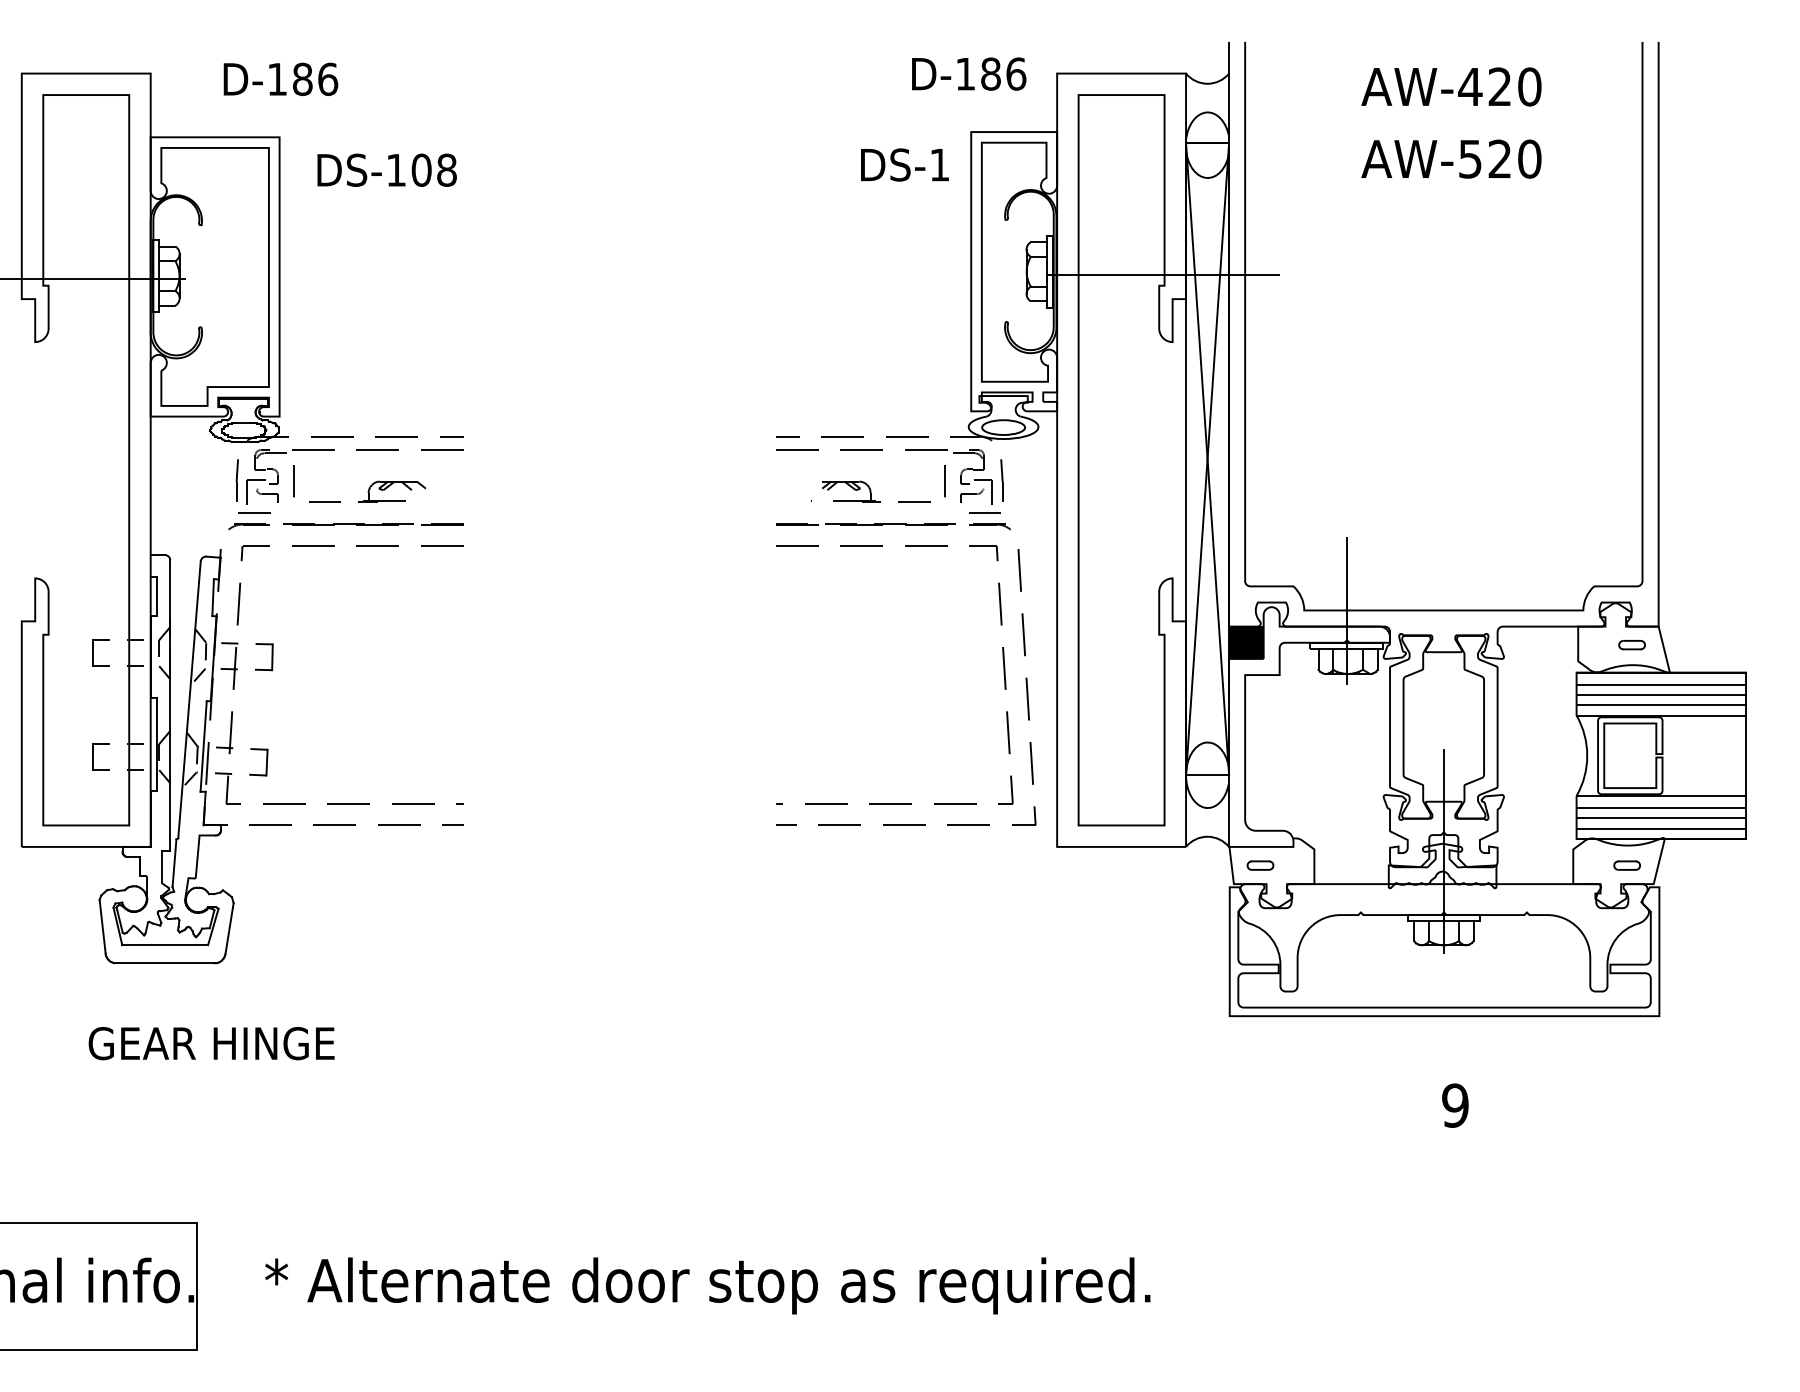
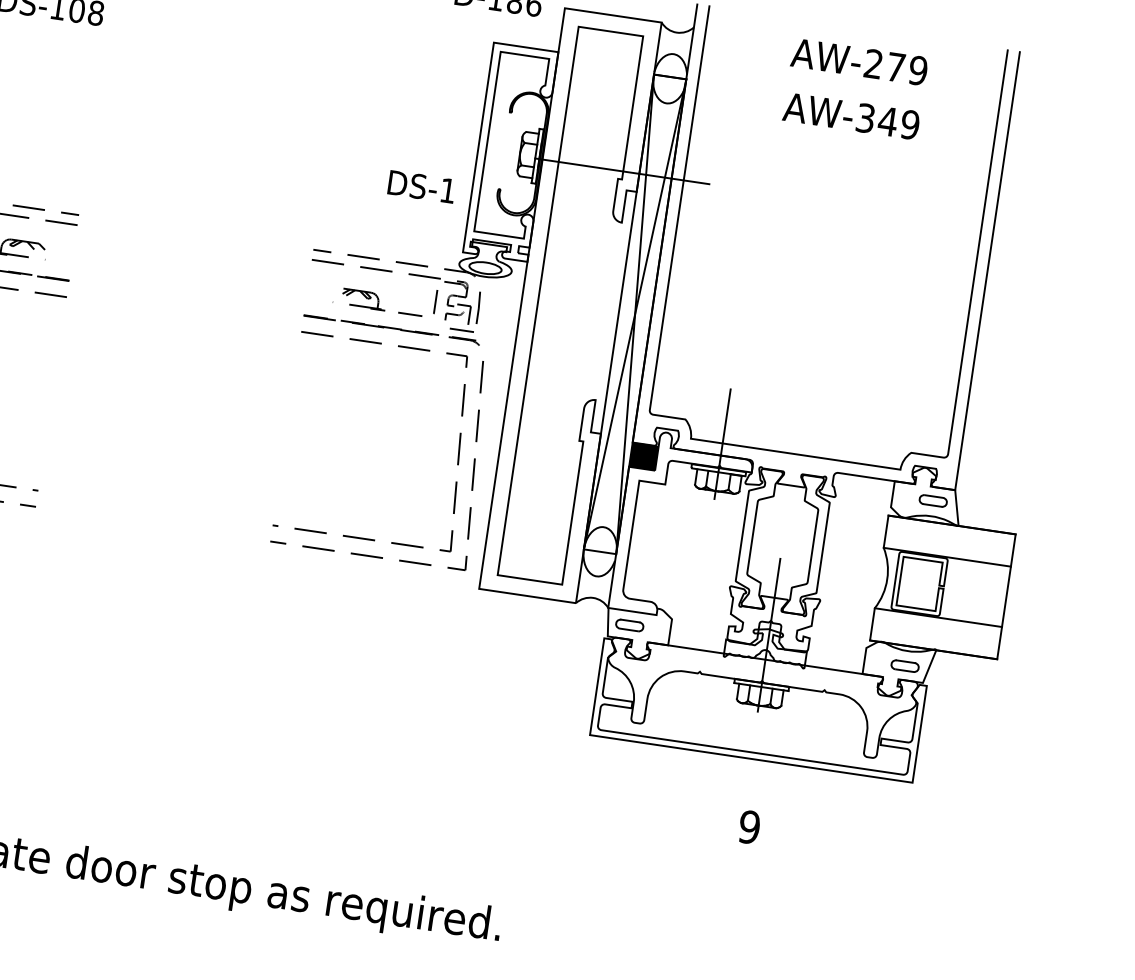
text: (1499, 86) -> (895, 67), AW-420 -> AW-279
text: (1500, 158) -> (888, 121), AW-520 -> AW-349
text: (904, 164) -> (421, 186), moved
part: (1631, 645) -> (932, 501), size x1.4
line: (1661, 684) -> (950, 533), removed
line: (1661, 694) -> (949, 541), removed
line: (1661, 705) -> (948, 549), removed
line: (1661, 808) -> (937, 627), removed
line: (1661, 818) -> (936, 634), removed
line: (1661, 828) -> (934, 642), removed
part: (1260, 865) -> (629, 625), size x1.4
part: (1626, 865) -> (904, 665), size x1.4

